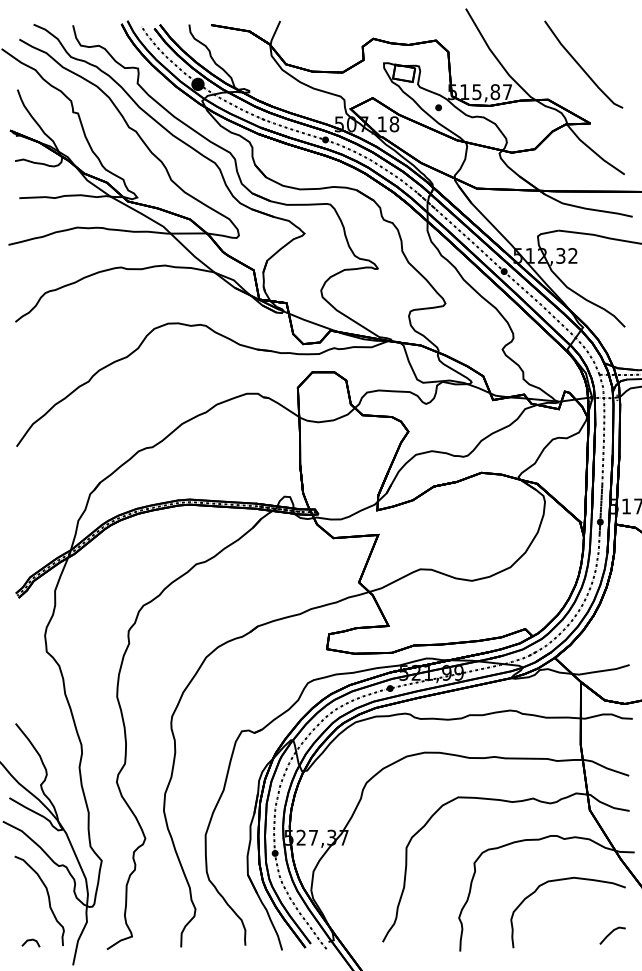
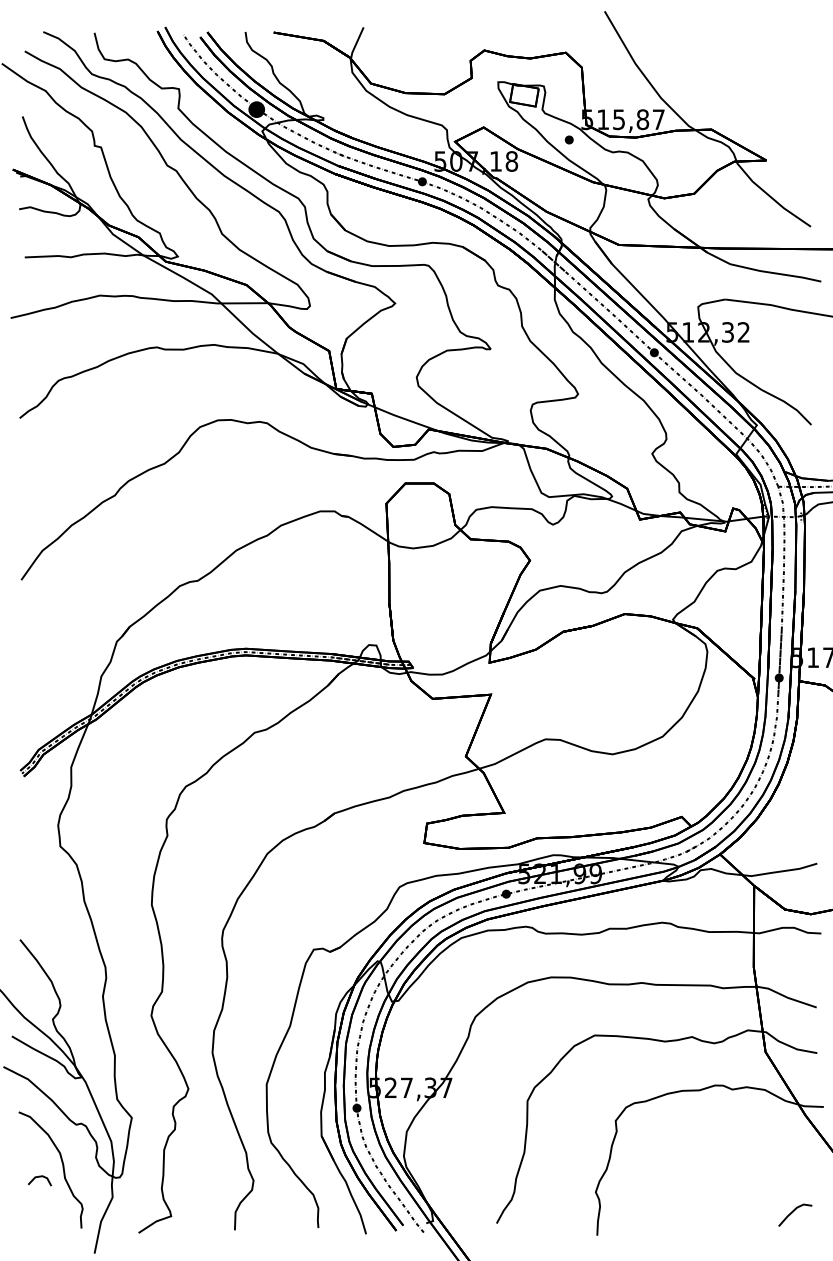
line: (581, 66) -> (754, 86), removed
curve: (561, 880) -> (728, 1143), removed
line: (30, 940) -> (39, 1177), moved

